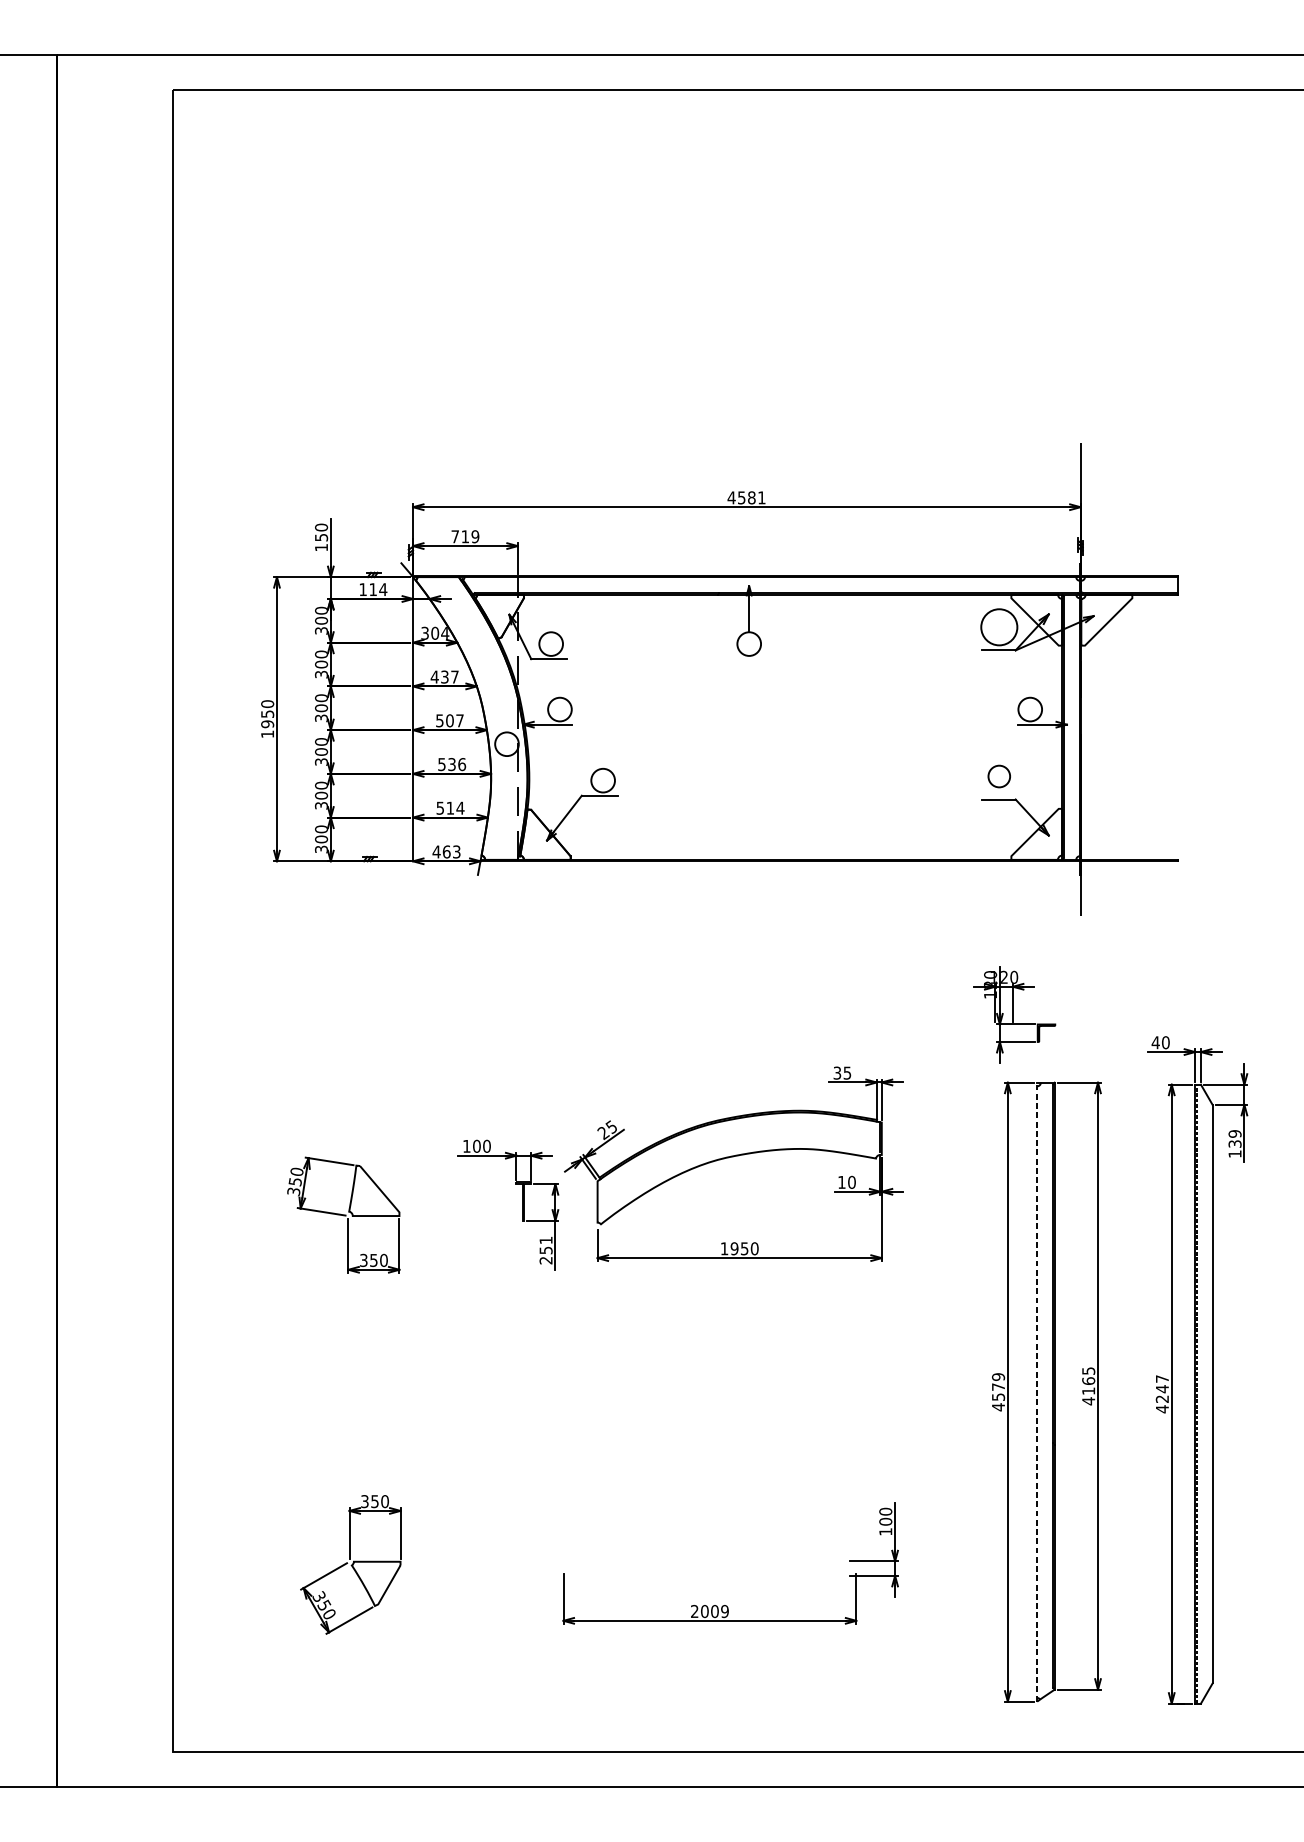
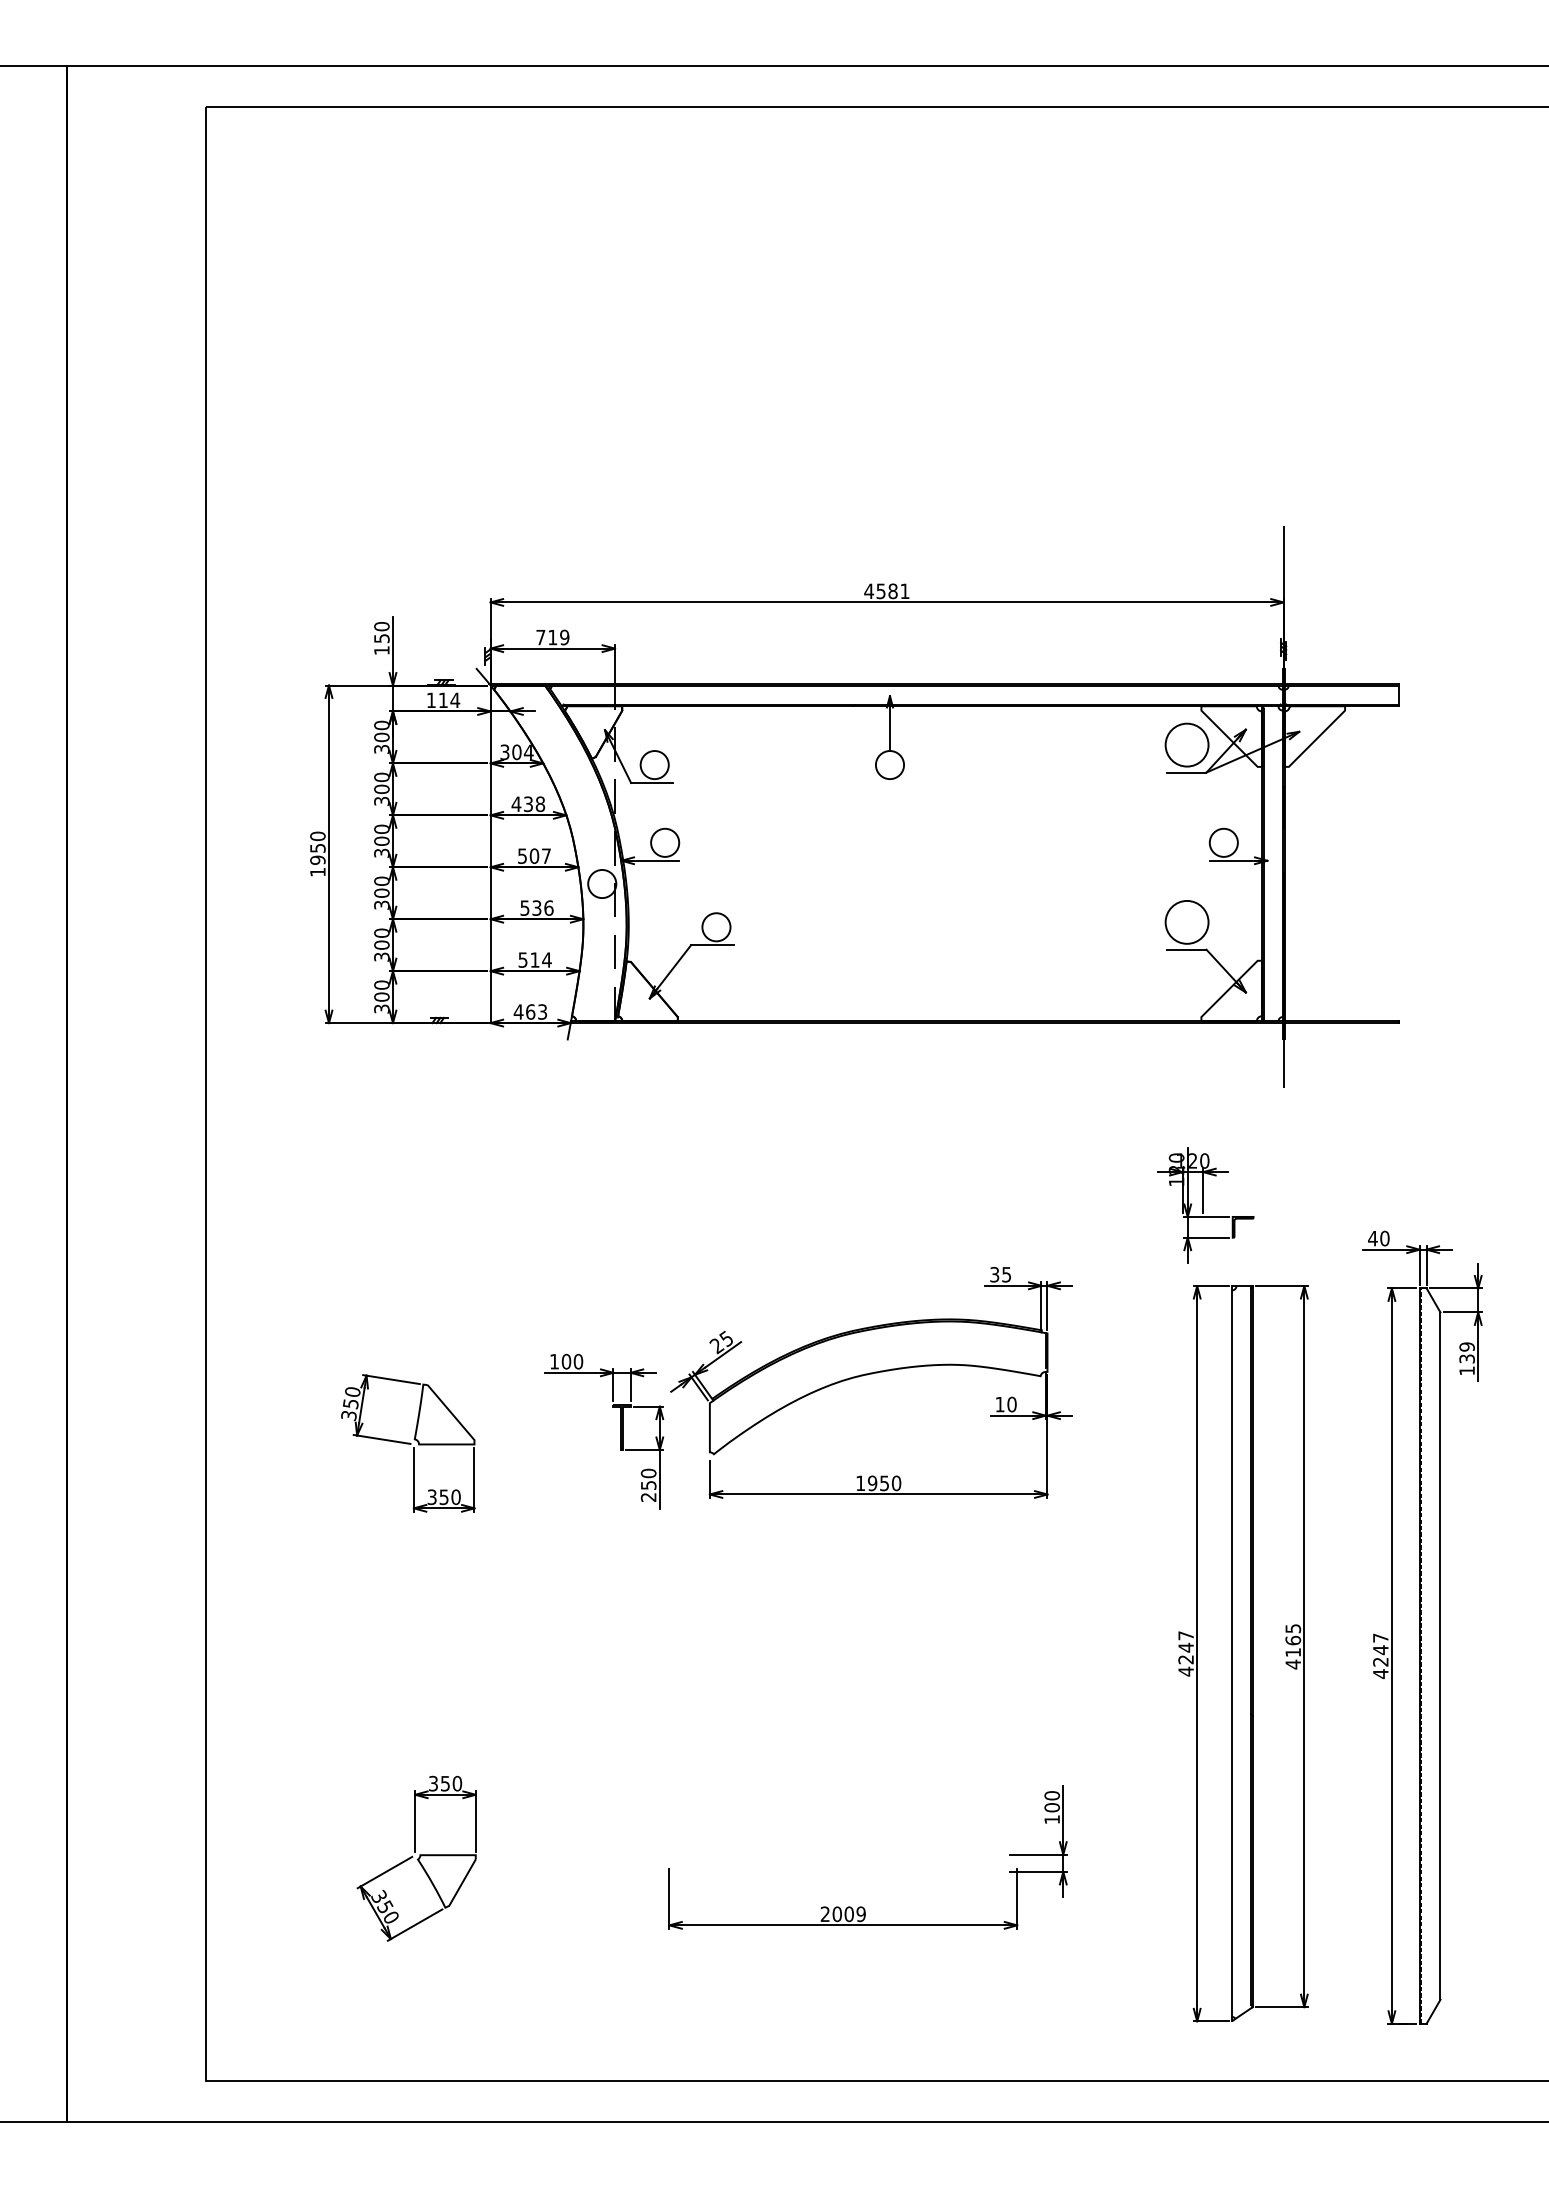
text: (455, 677) -> (540, 804), 437 -> 438
circle: (998, 775) -> (1186, 921), size x1.67
text: (545, 1240) -> (648, 1473), 251 -> 250
text: (997, 1386) -> (1185, 1647), 4579 -> 4247
line: (1037, 1391) -> (1232, 1653), dashed -> solid

